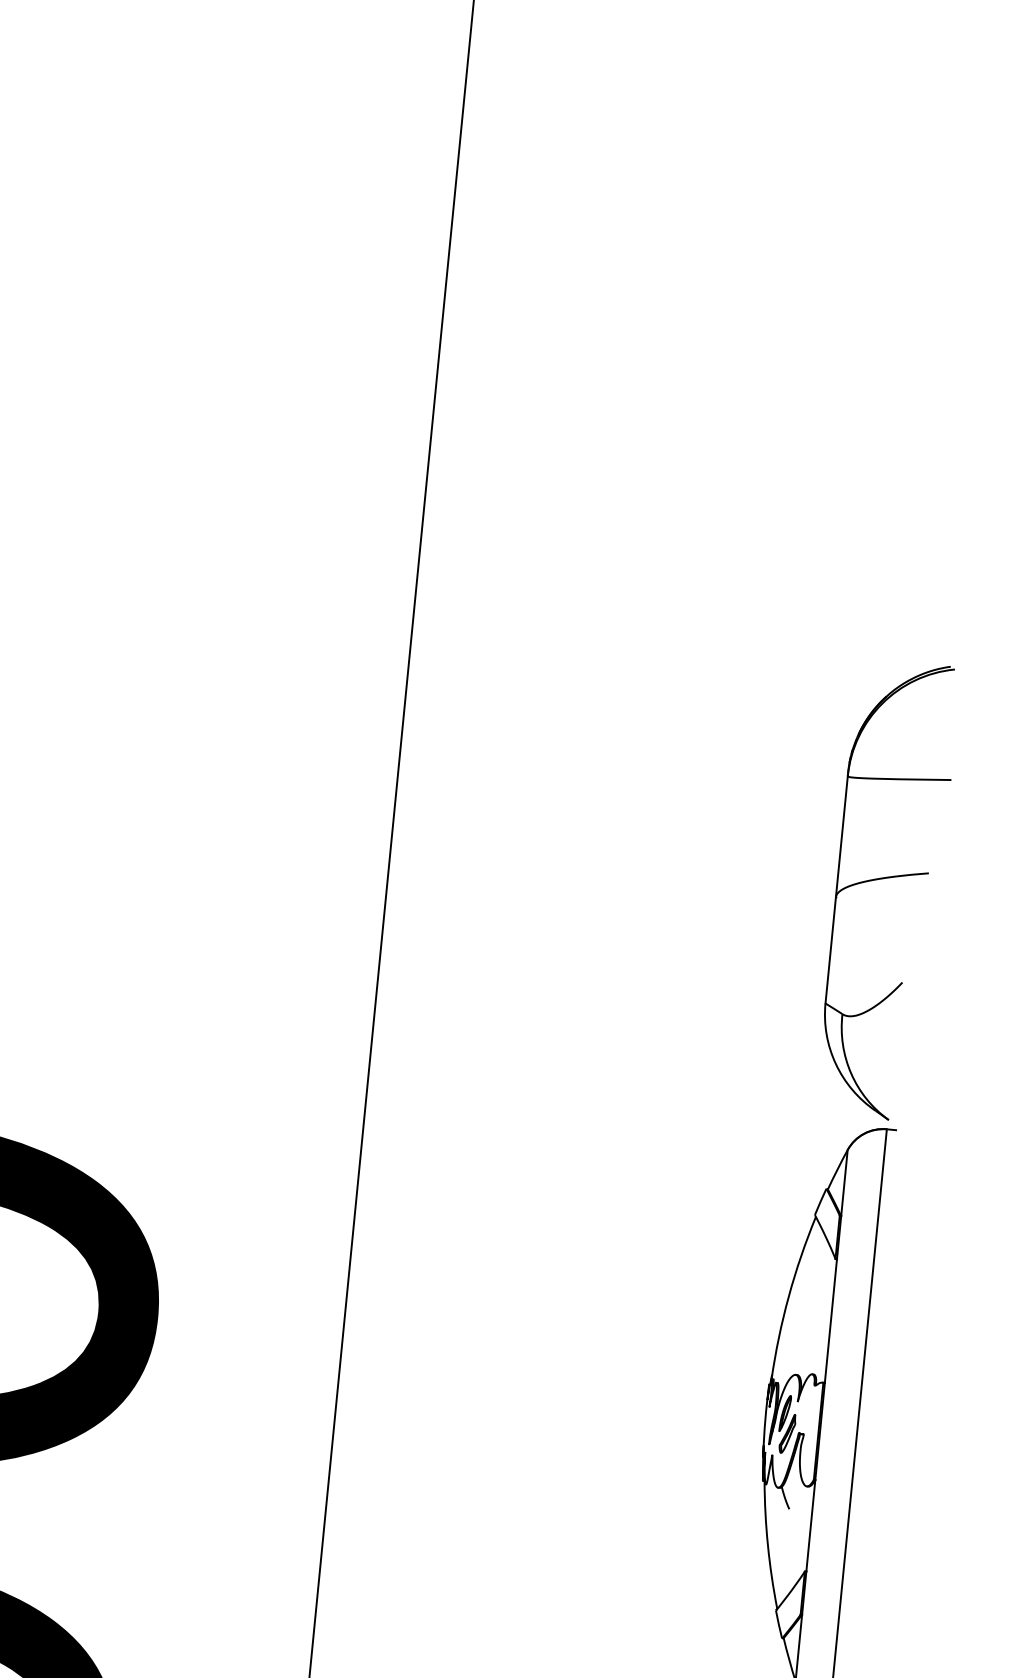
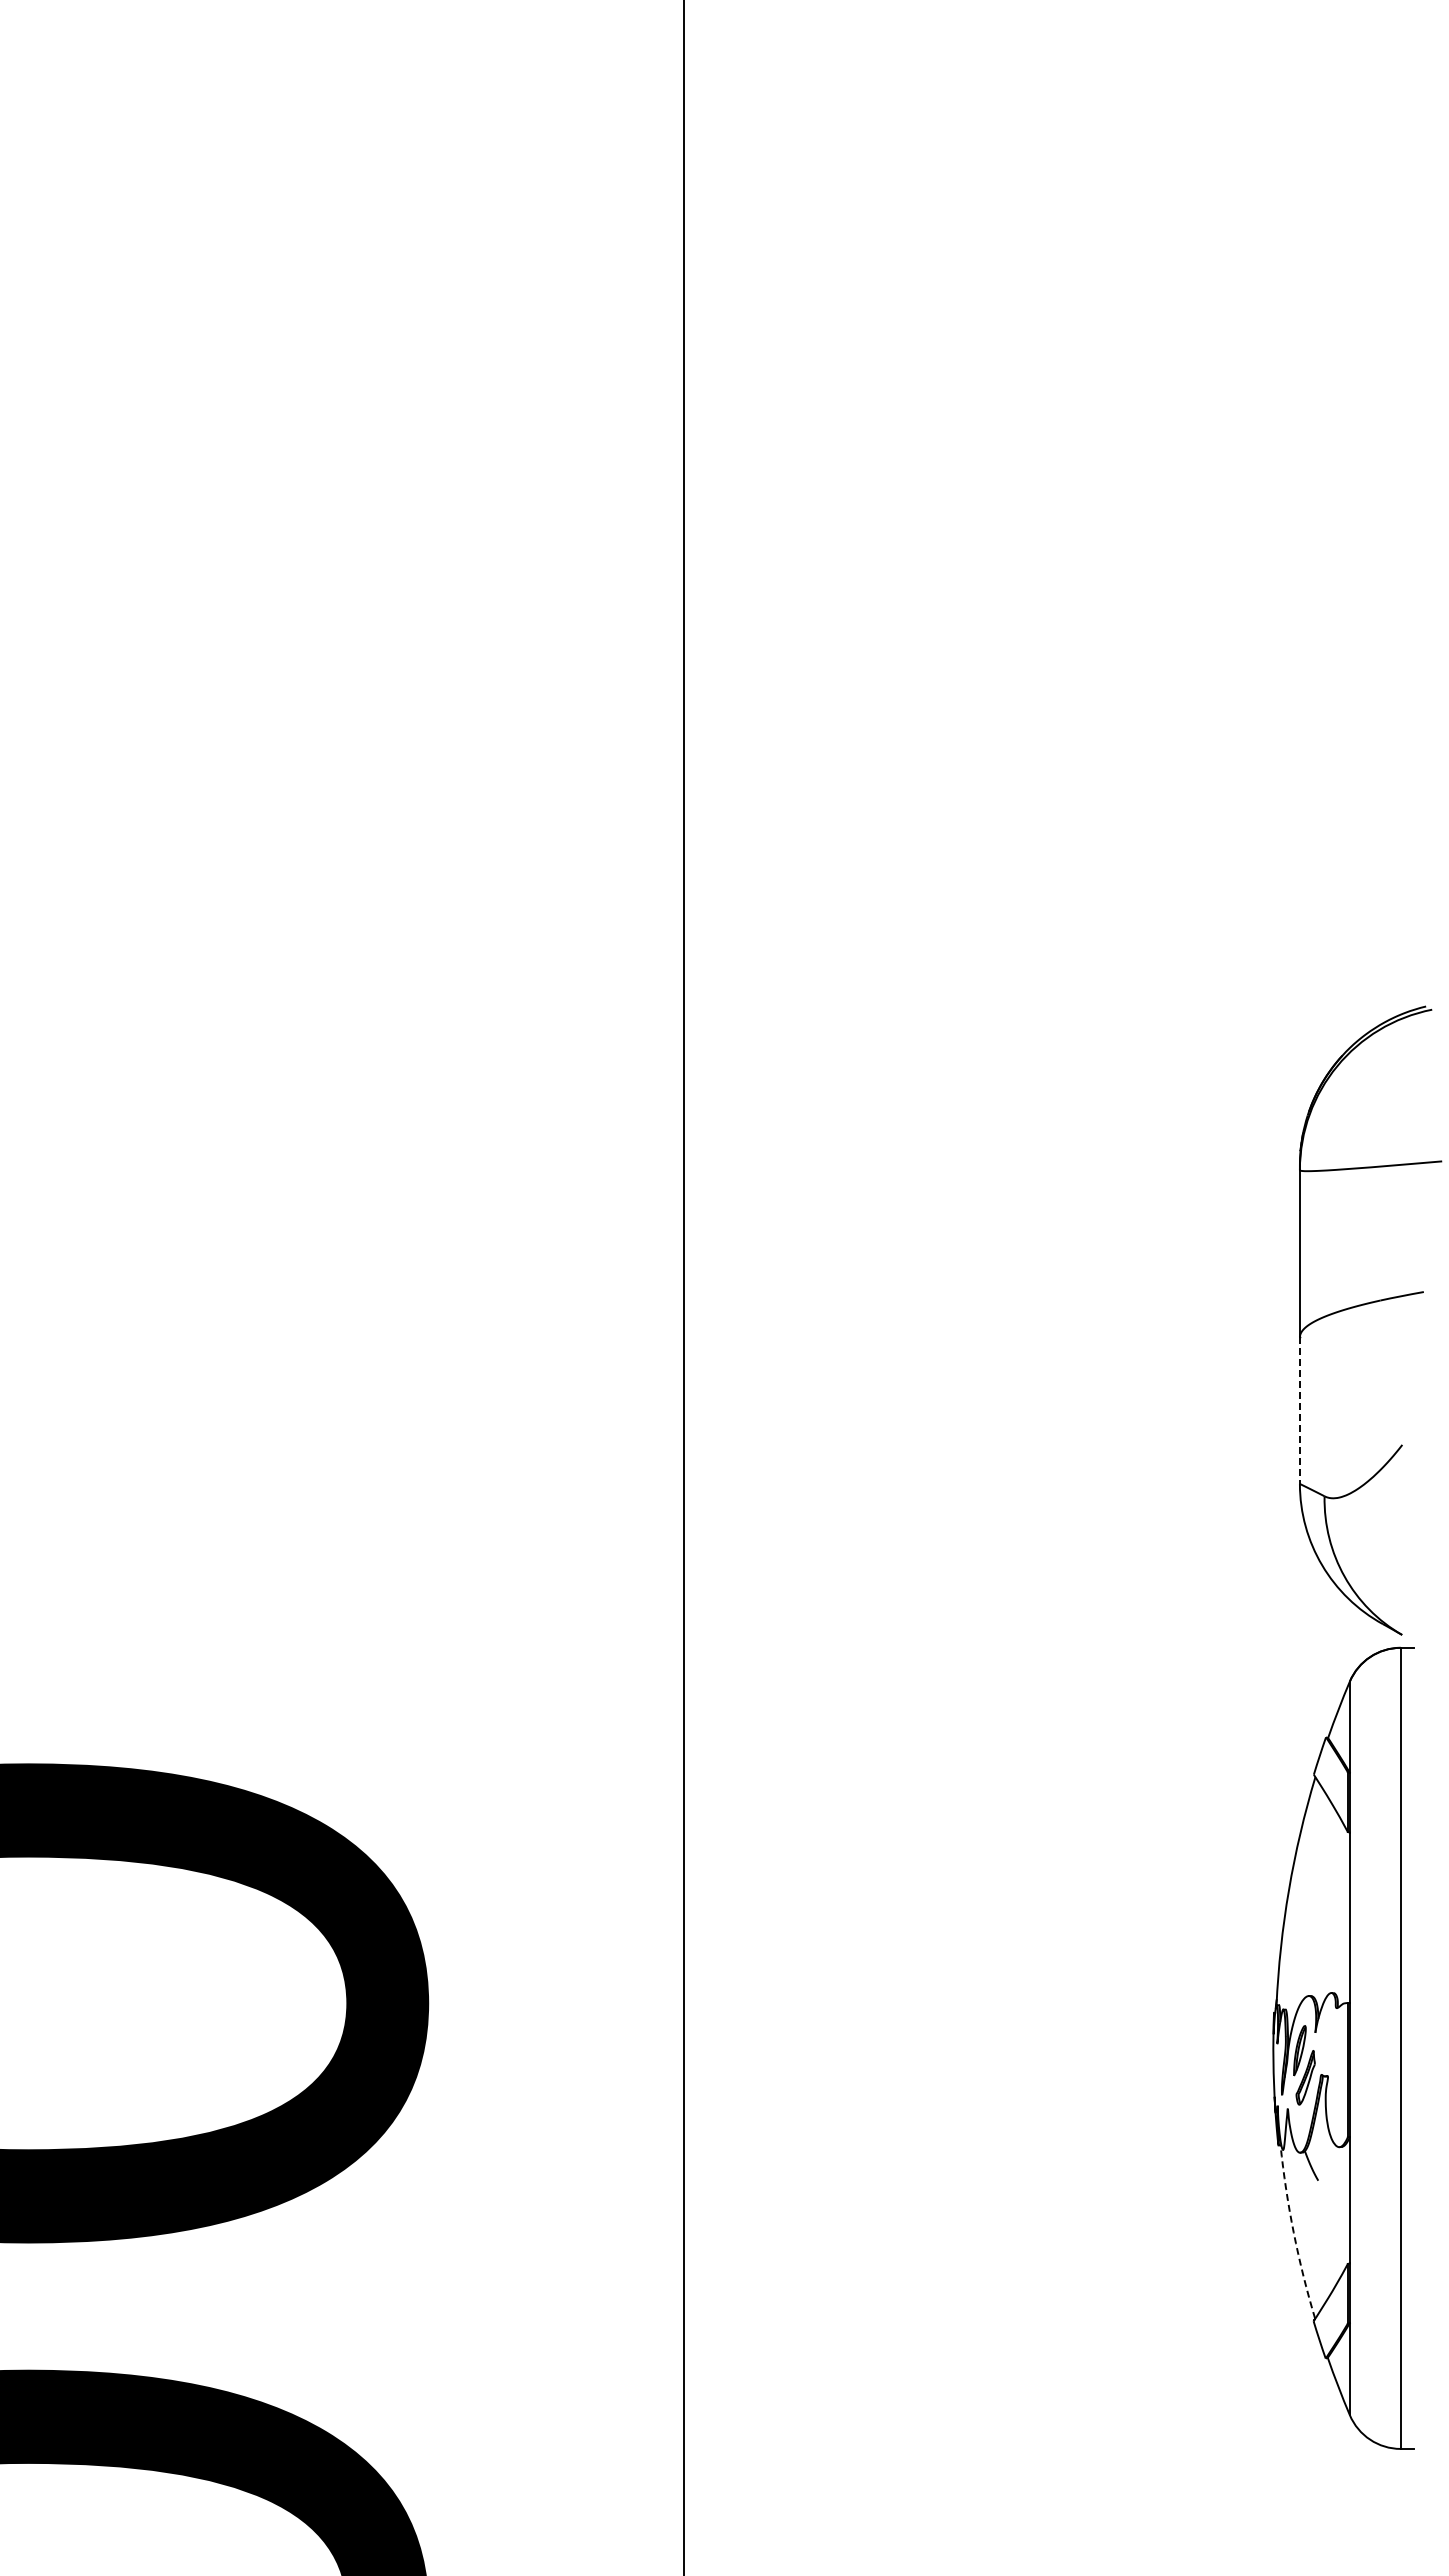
line: (830, 950) -> (1299, 1410), solid -> dashed
arc: (767, 1545) -> (1293, 2232), solid -> dashed

